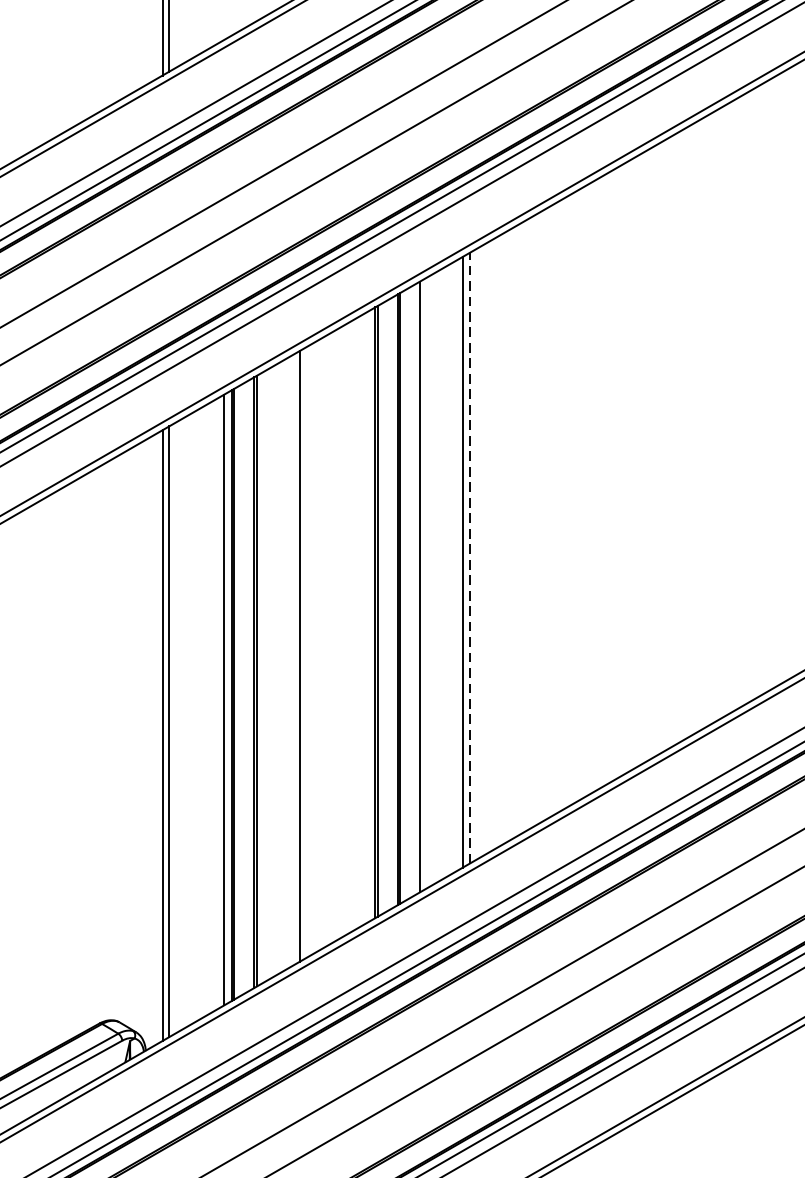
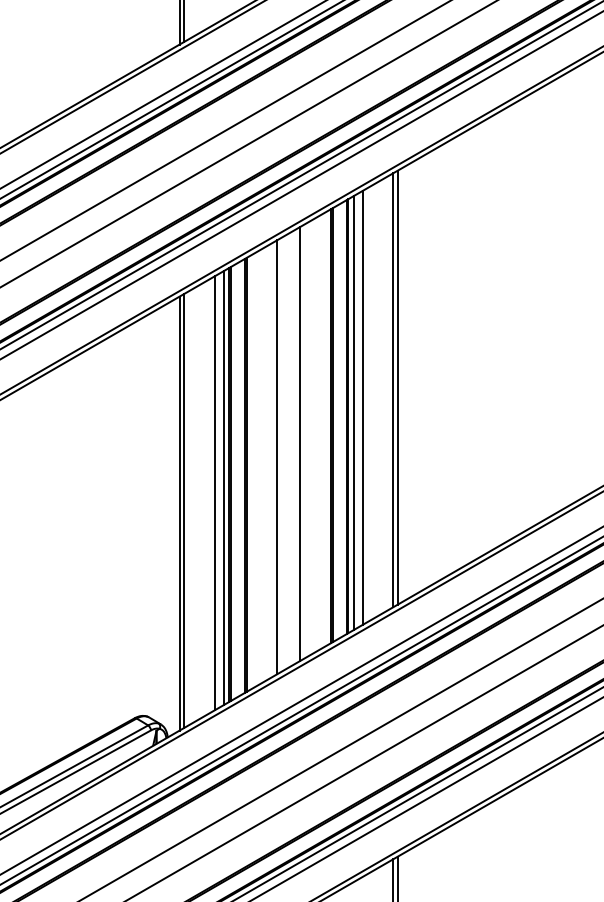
line: (469, 558) -> (397, 387), dashed -> solid
line: (407, 593) -> (353, 412), added
line: (332, 636) -> (300, 443), added
line: (211, 707) -> (214, 493), added

